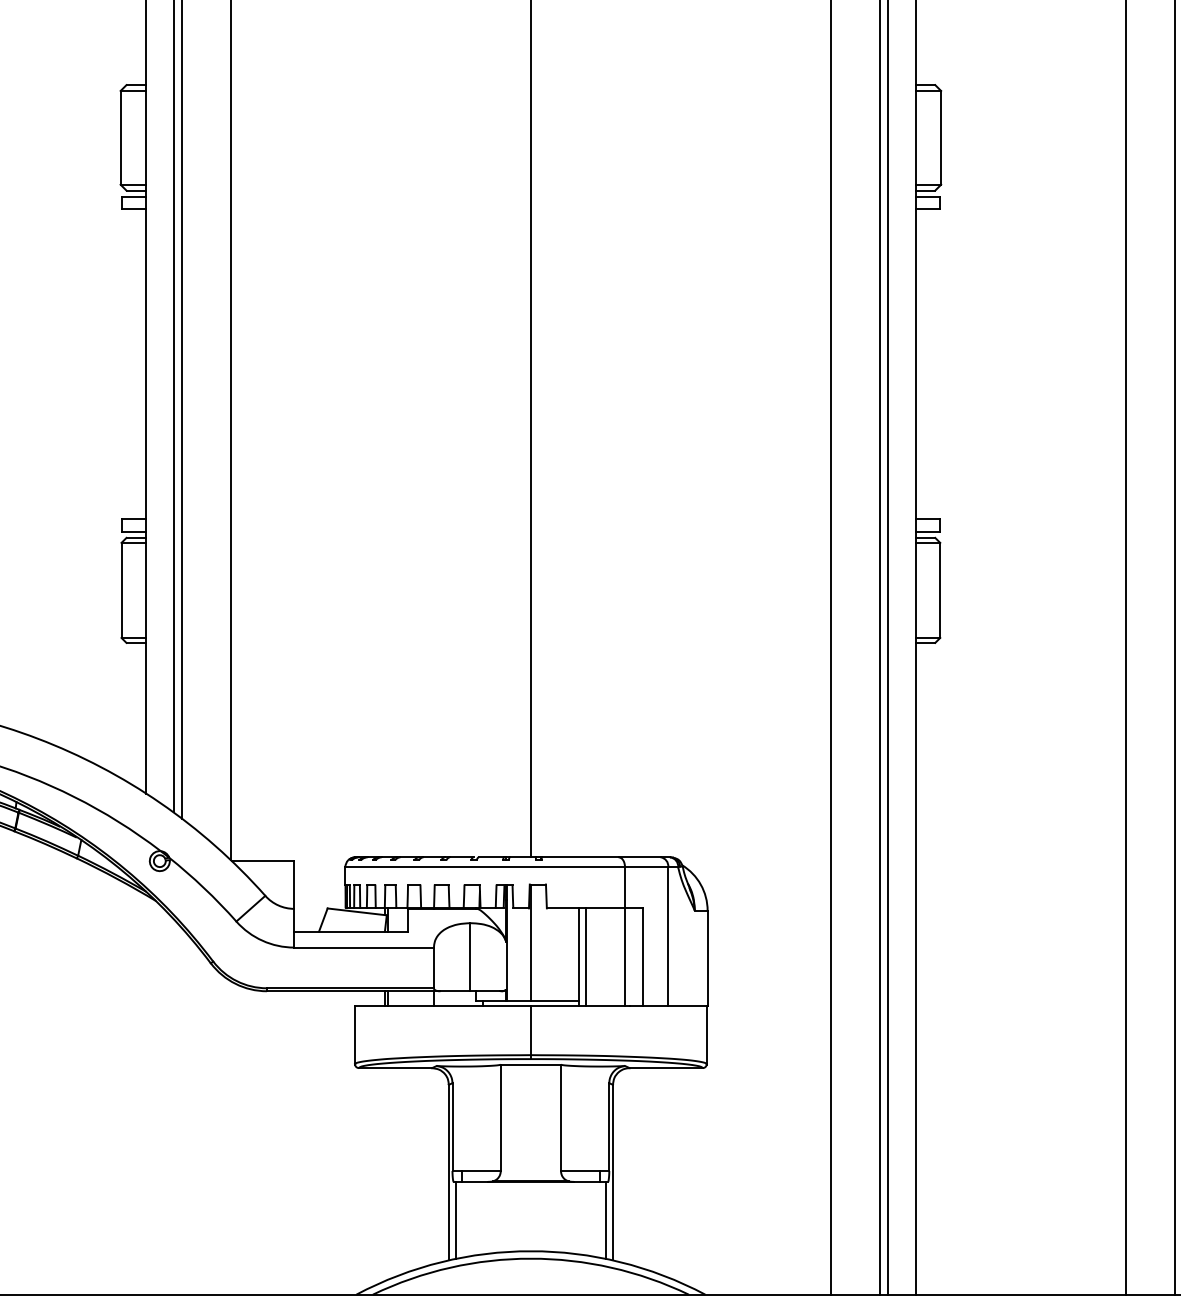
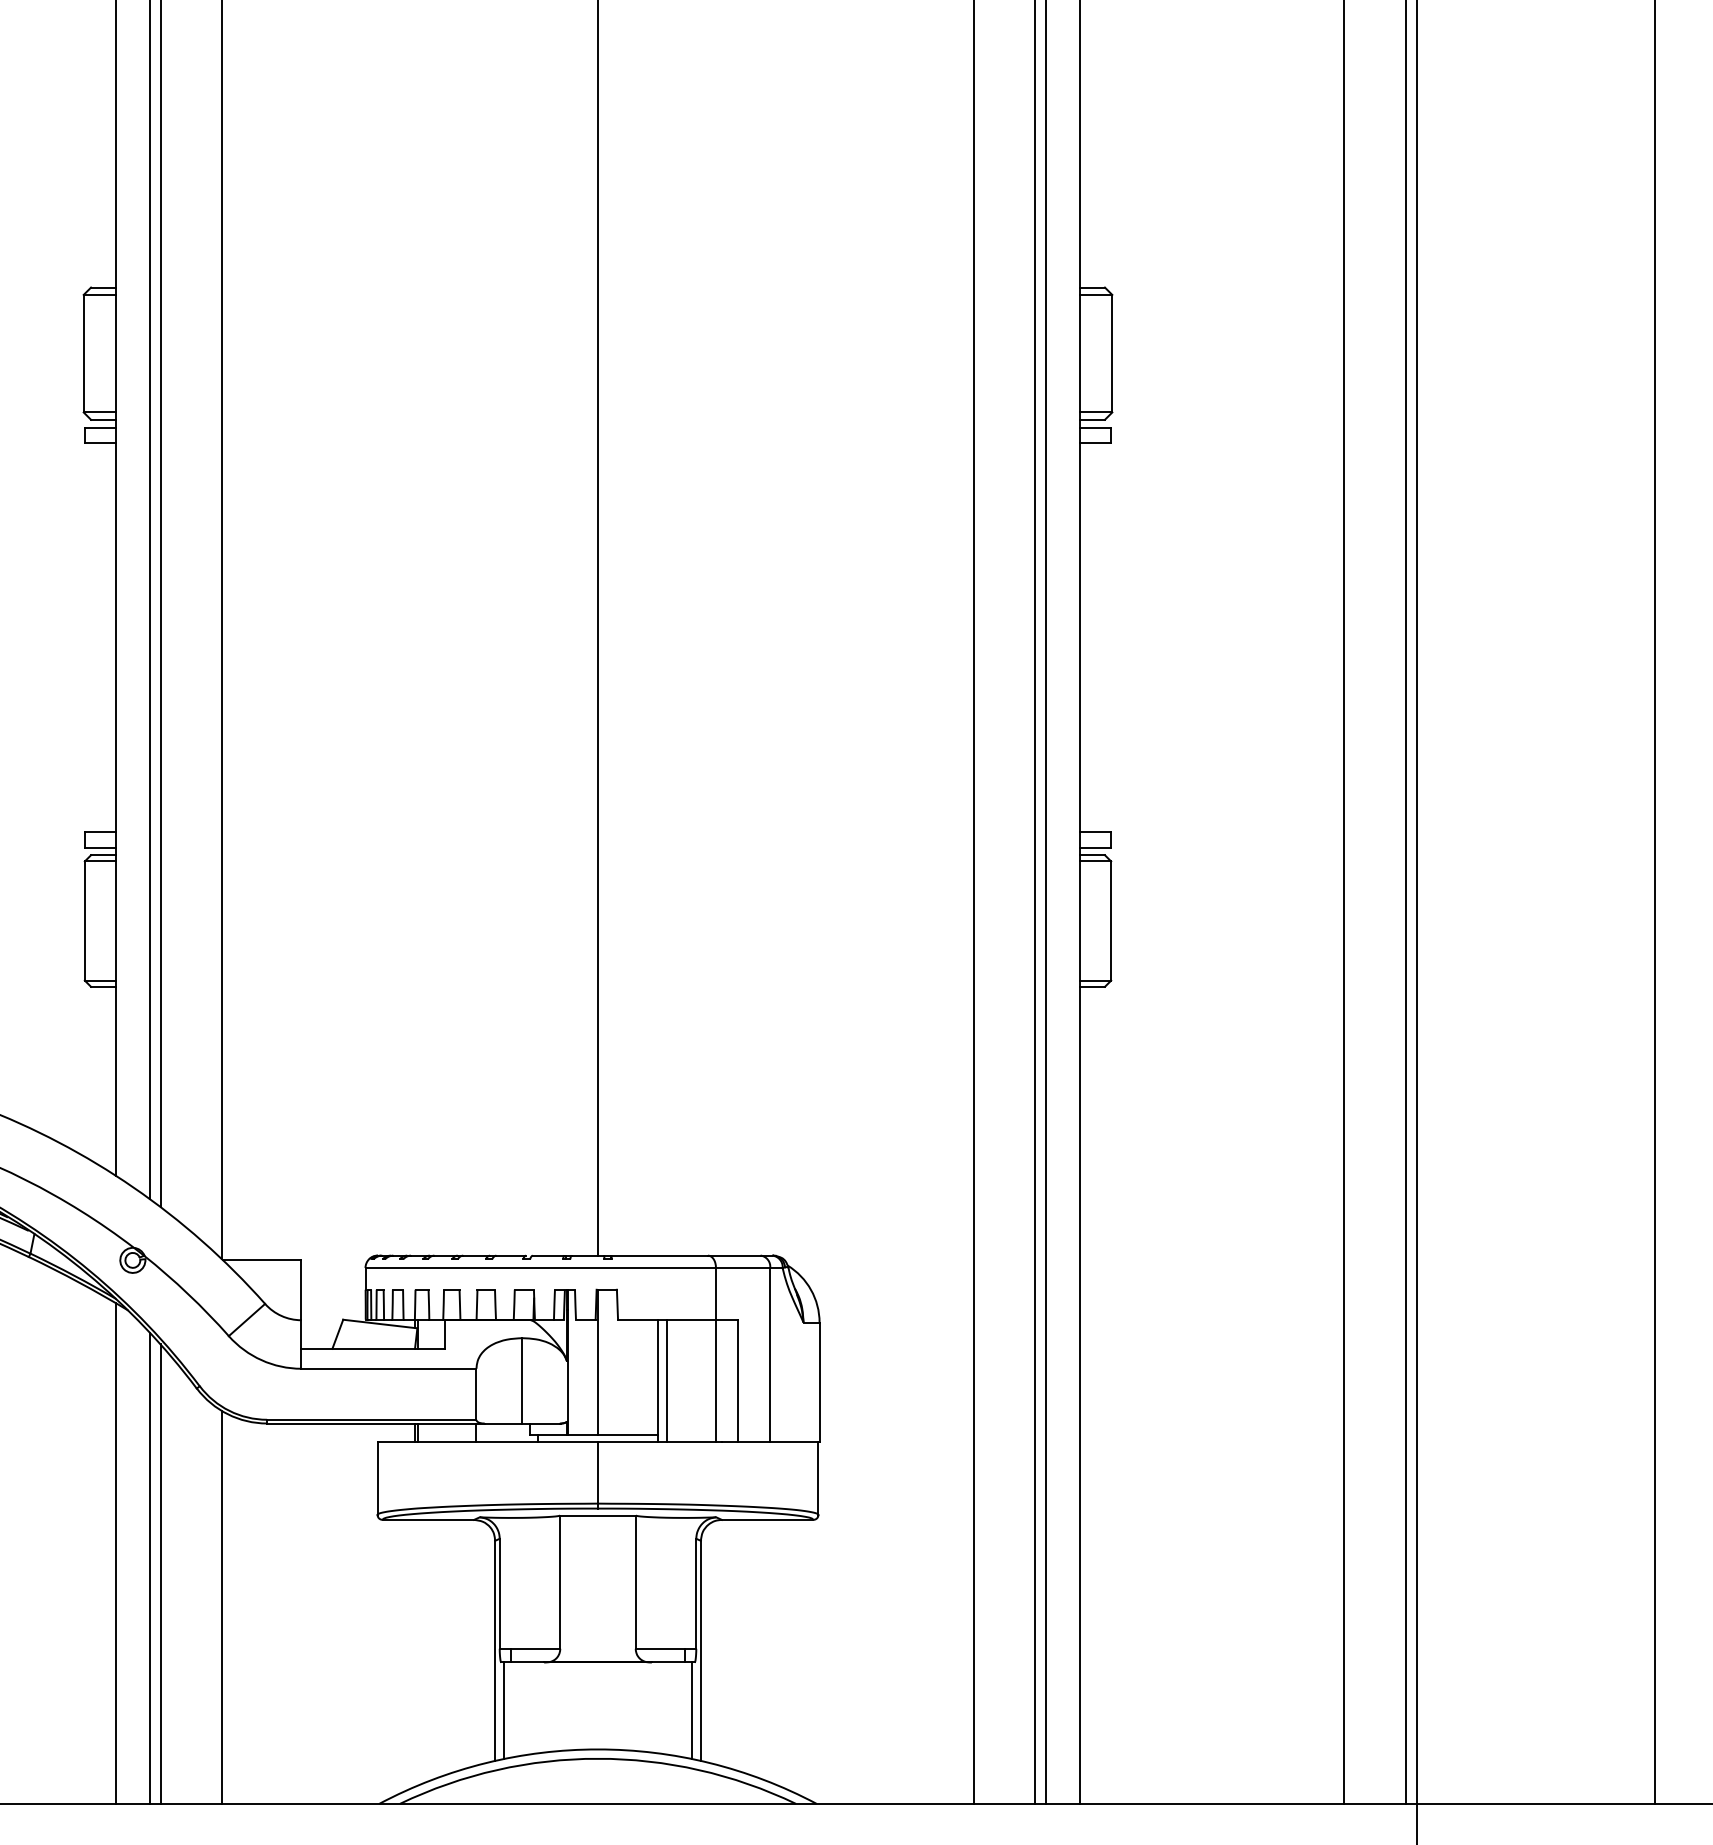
line: (145, 1094) -> (115, 1553), added
line: (173, 1106) -> (150, 1567), added
line: (181, 1110) -> (160, 1573), added
line: (230, 1137) -> (221, 1606), added

